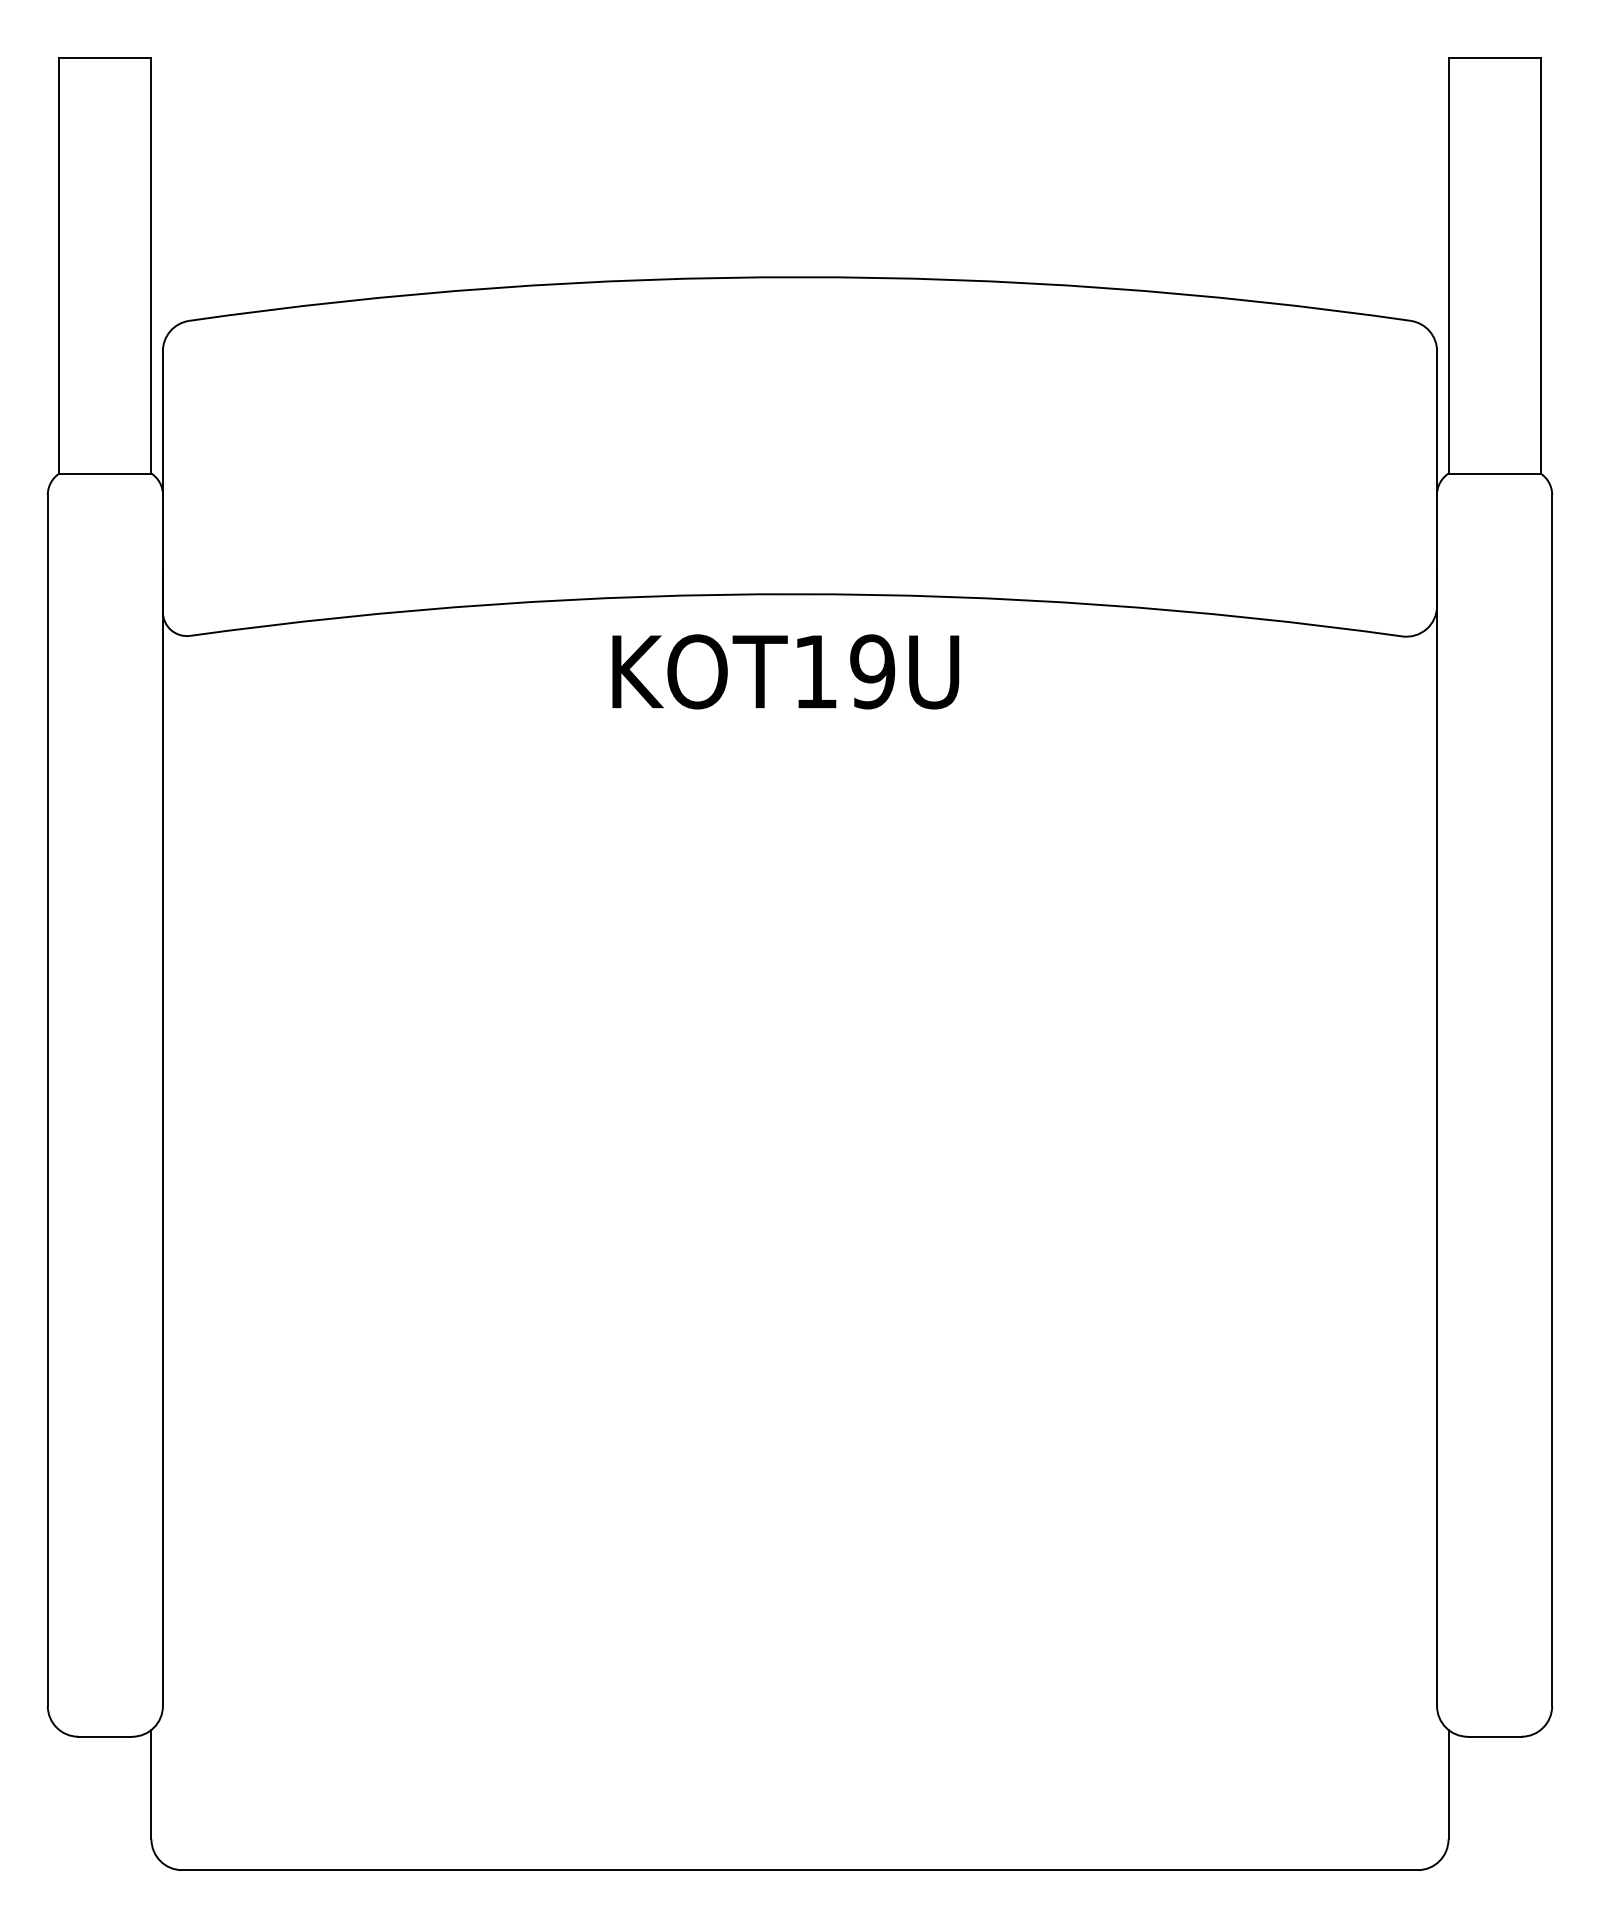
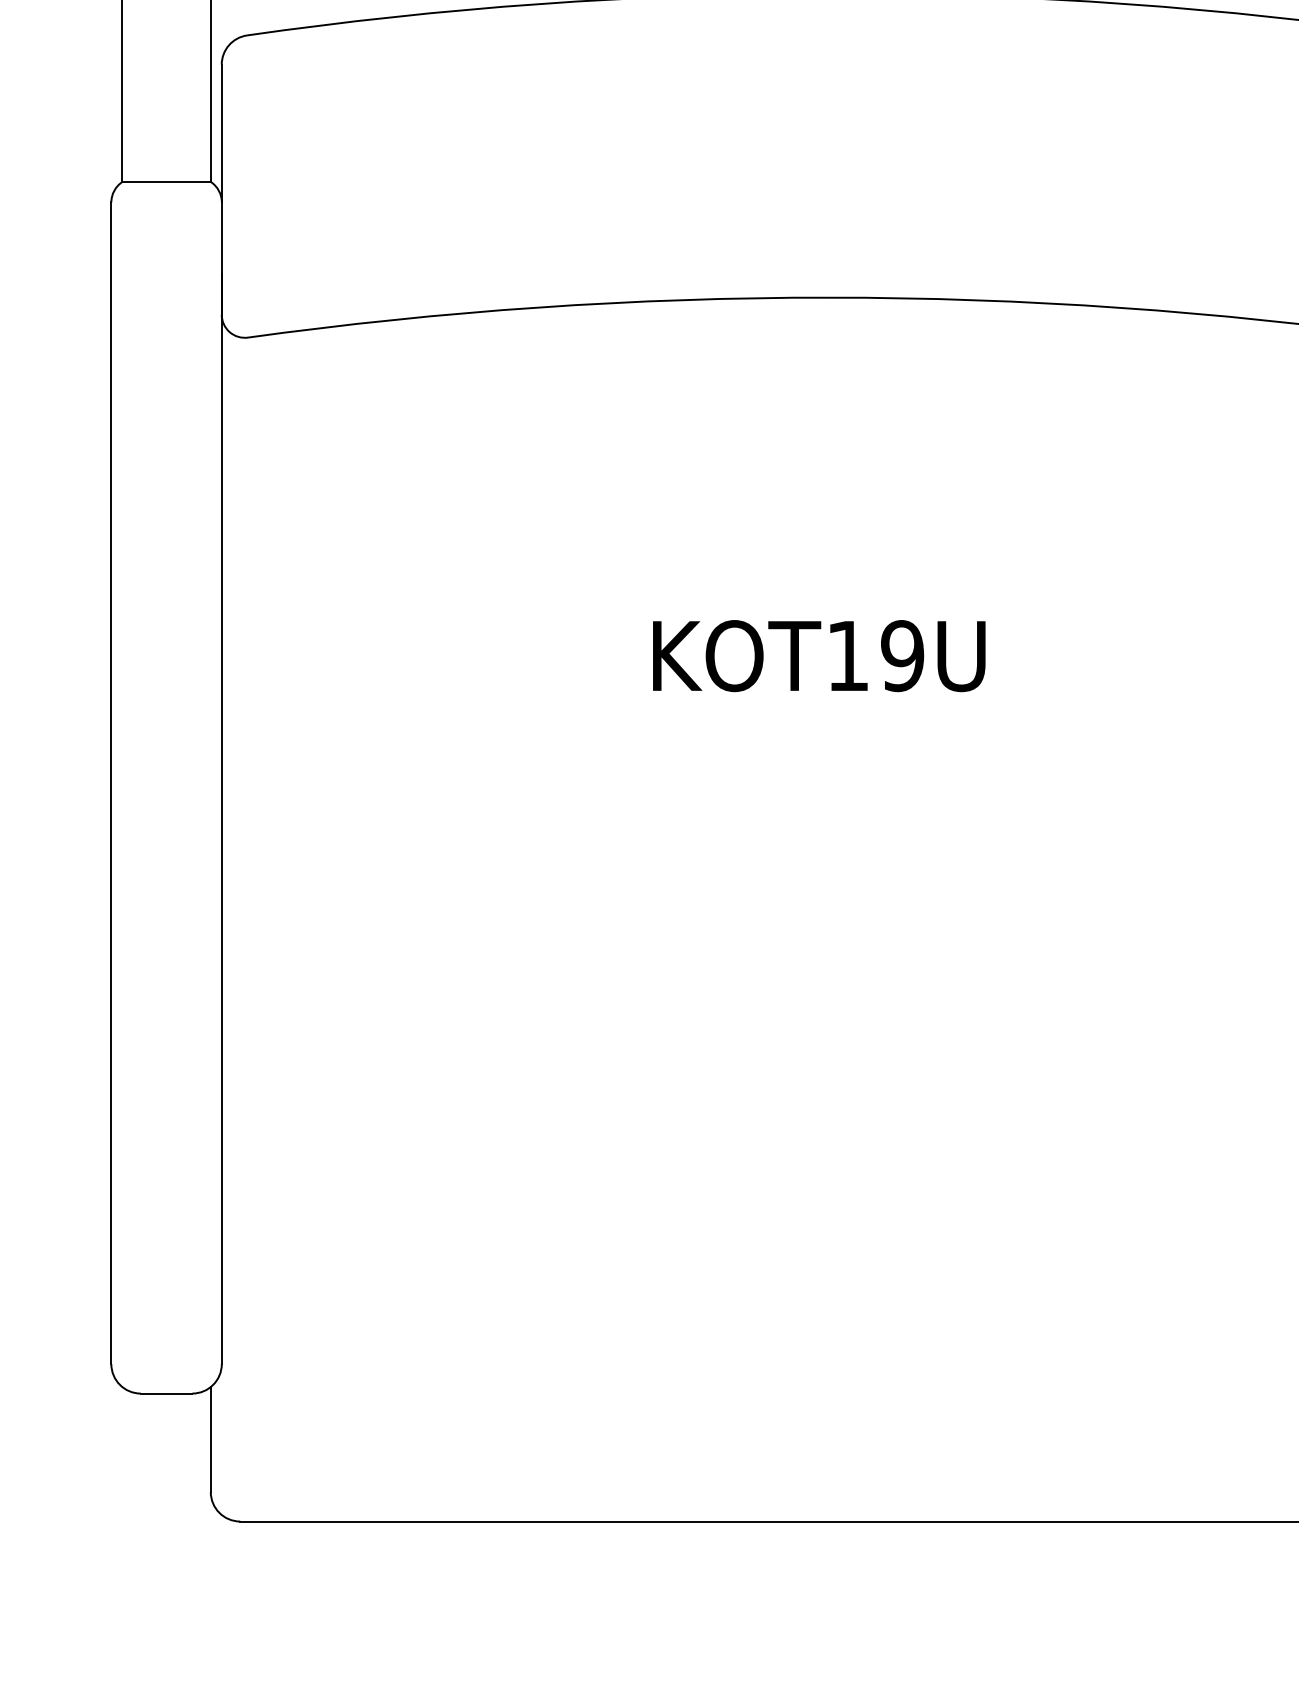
text: (785, 671) -> (818, 655), moved

